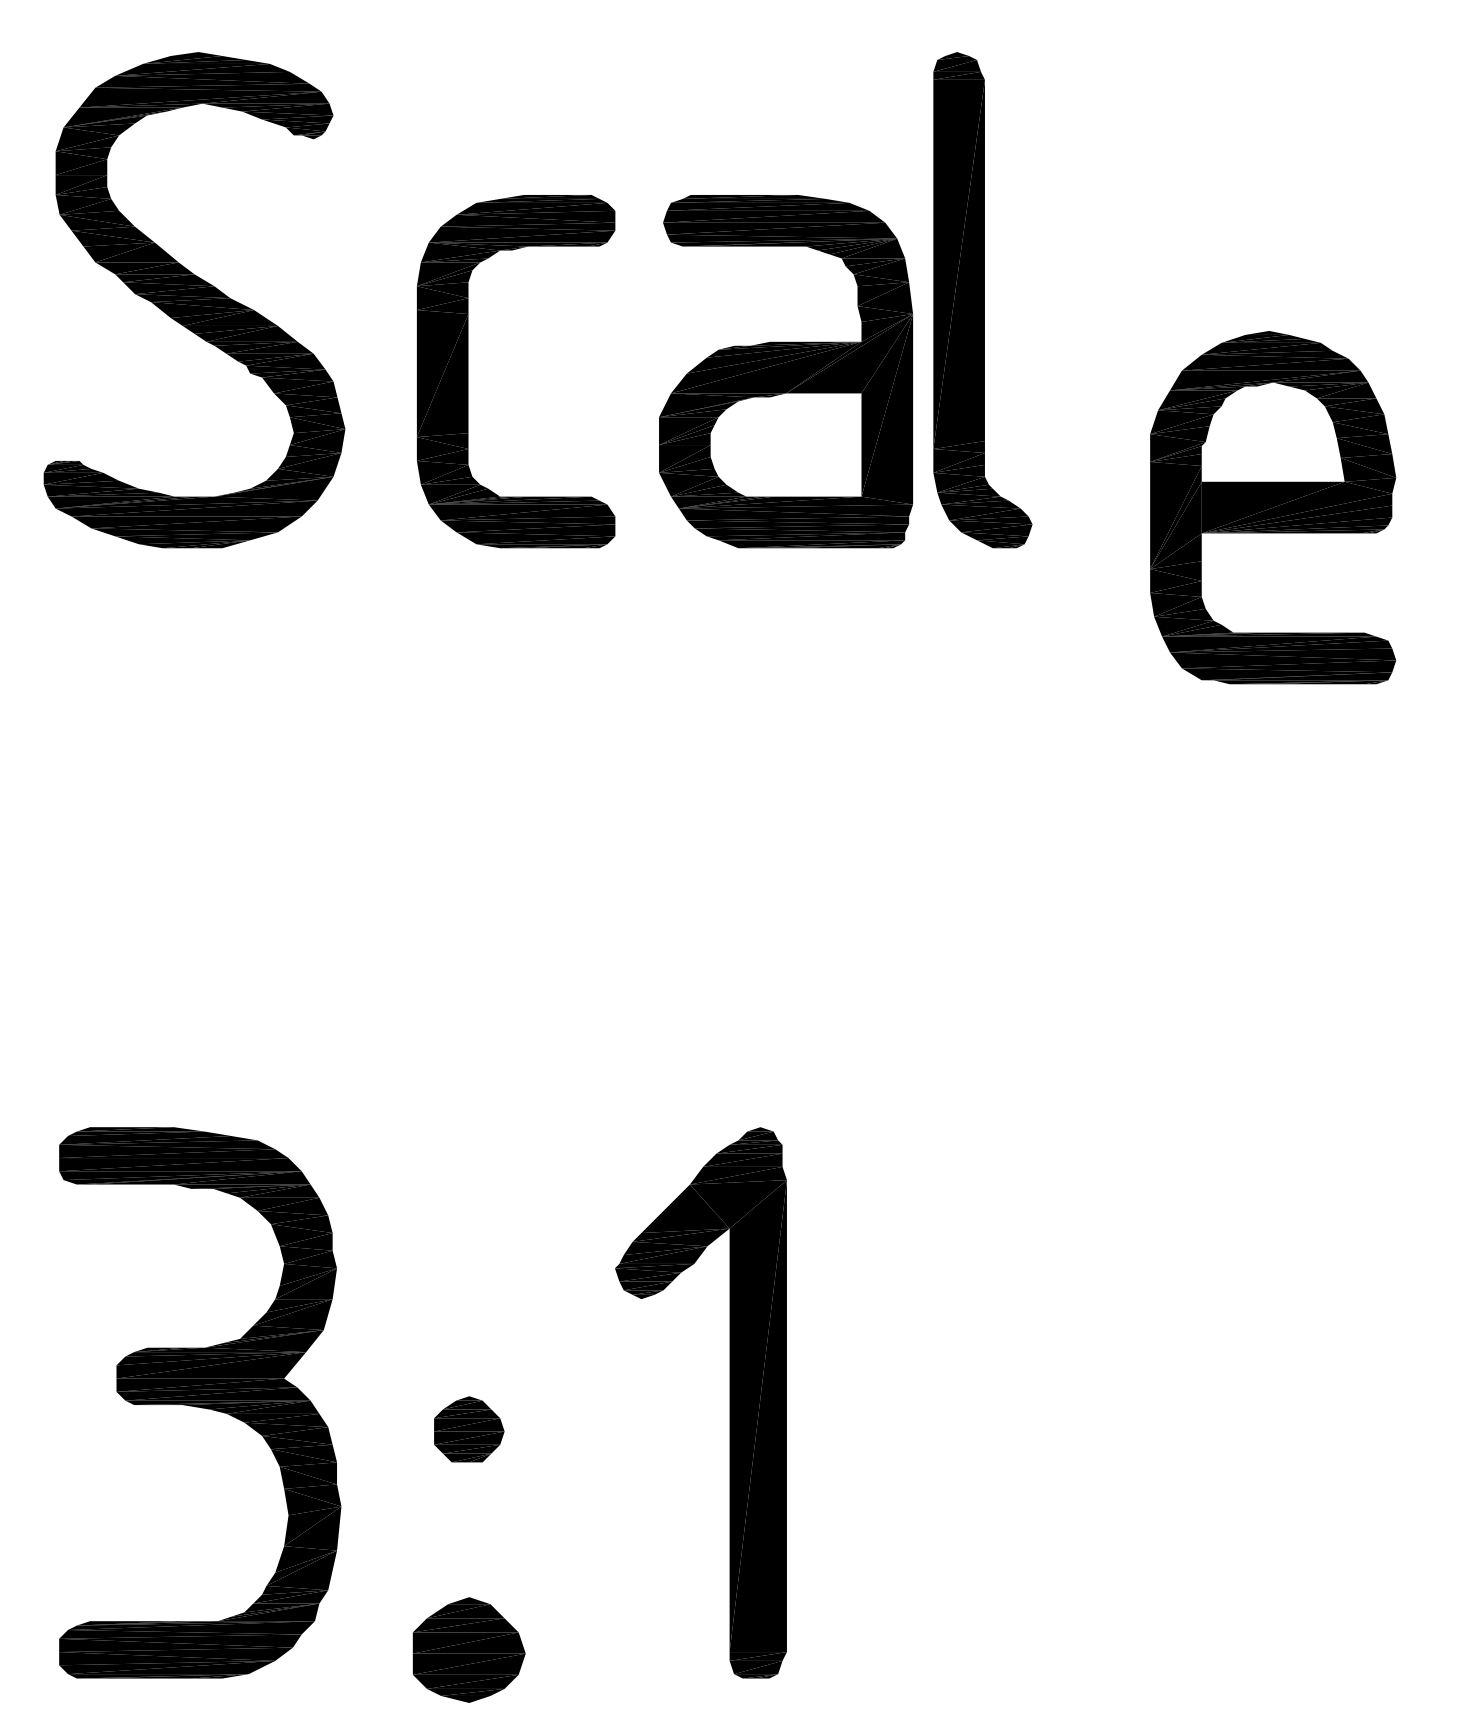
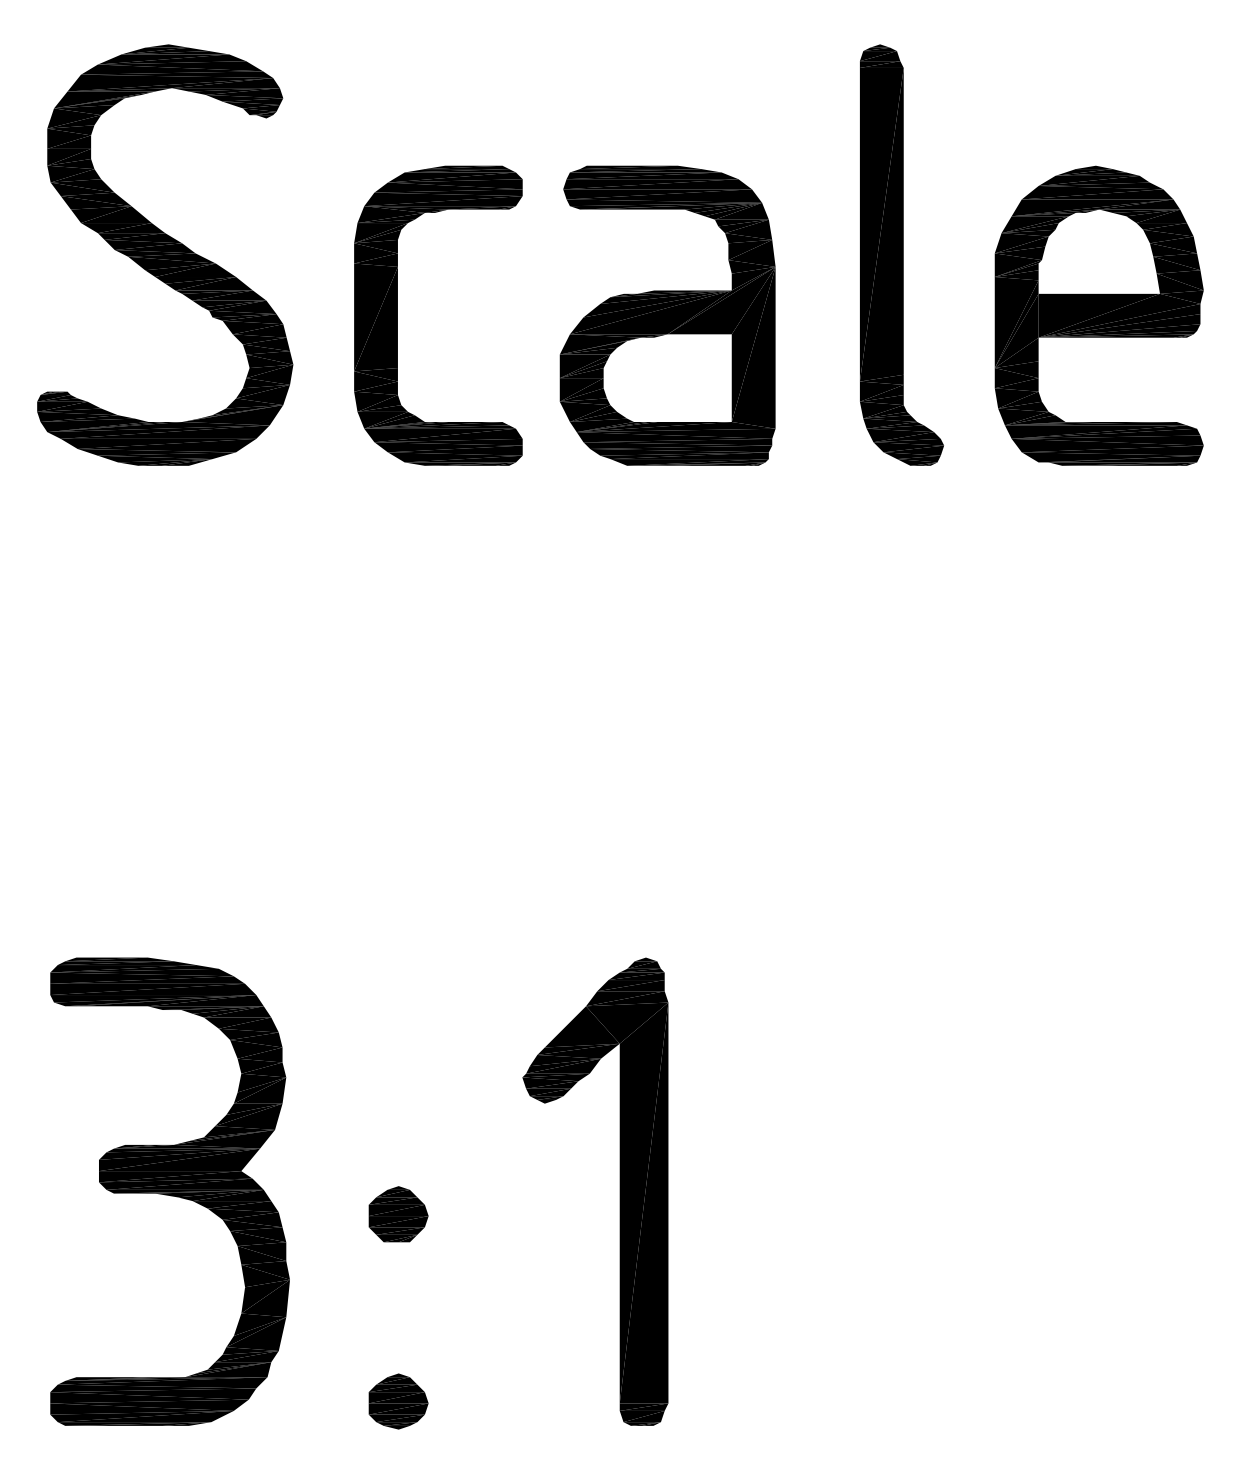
part: (982, 300) -> (901, 255), moved
part: (1273, 507) -> (1099, 315), moved
part: (469, 1649) -> (398, 1401), size x0.62

